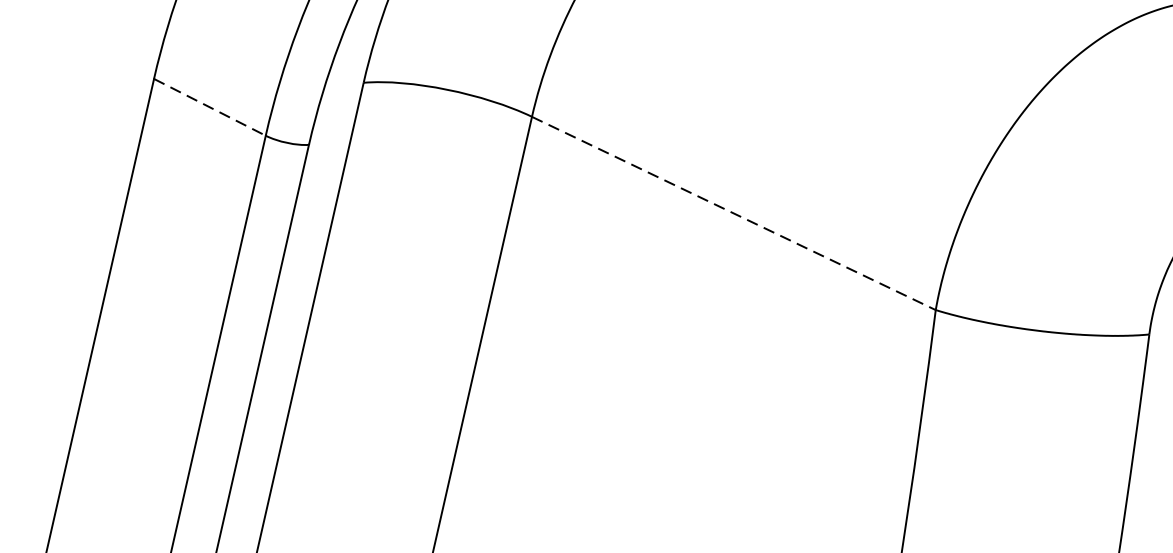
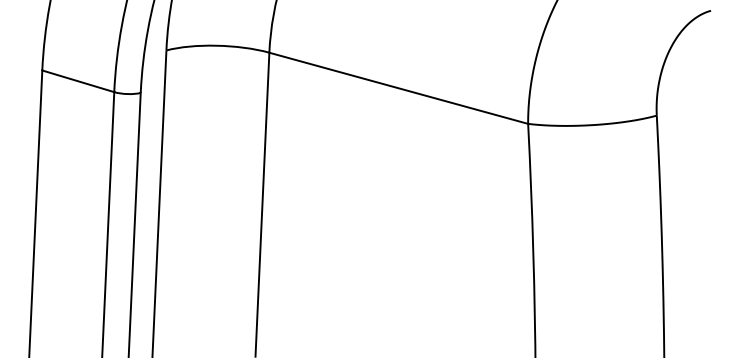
line: (210, 107) -> (78, 81), dashed -> solid
line: (735, 214) -> (399, 88), dashed -> solid

